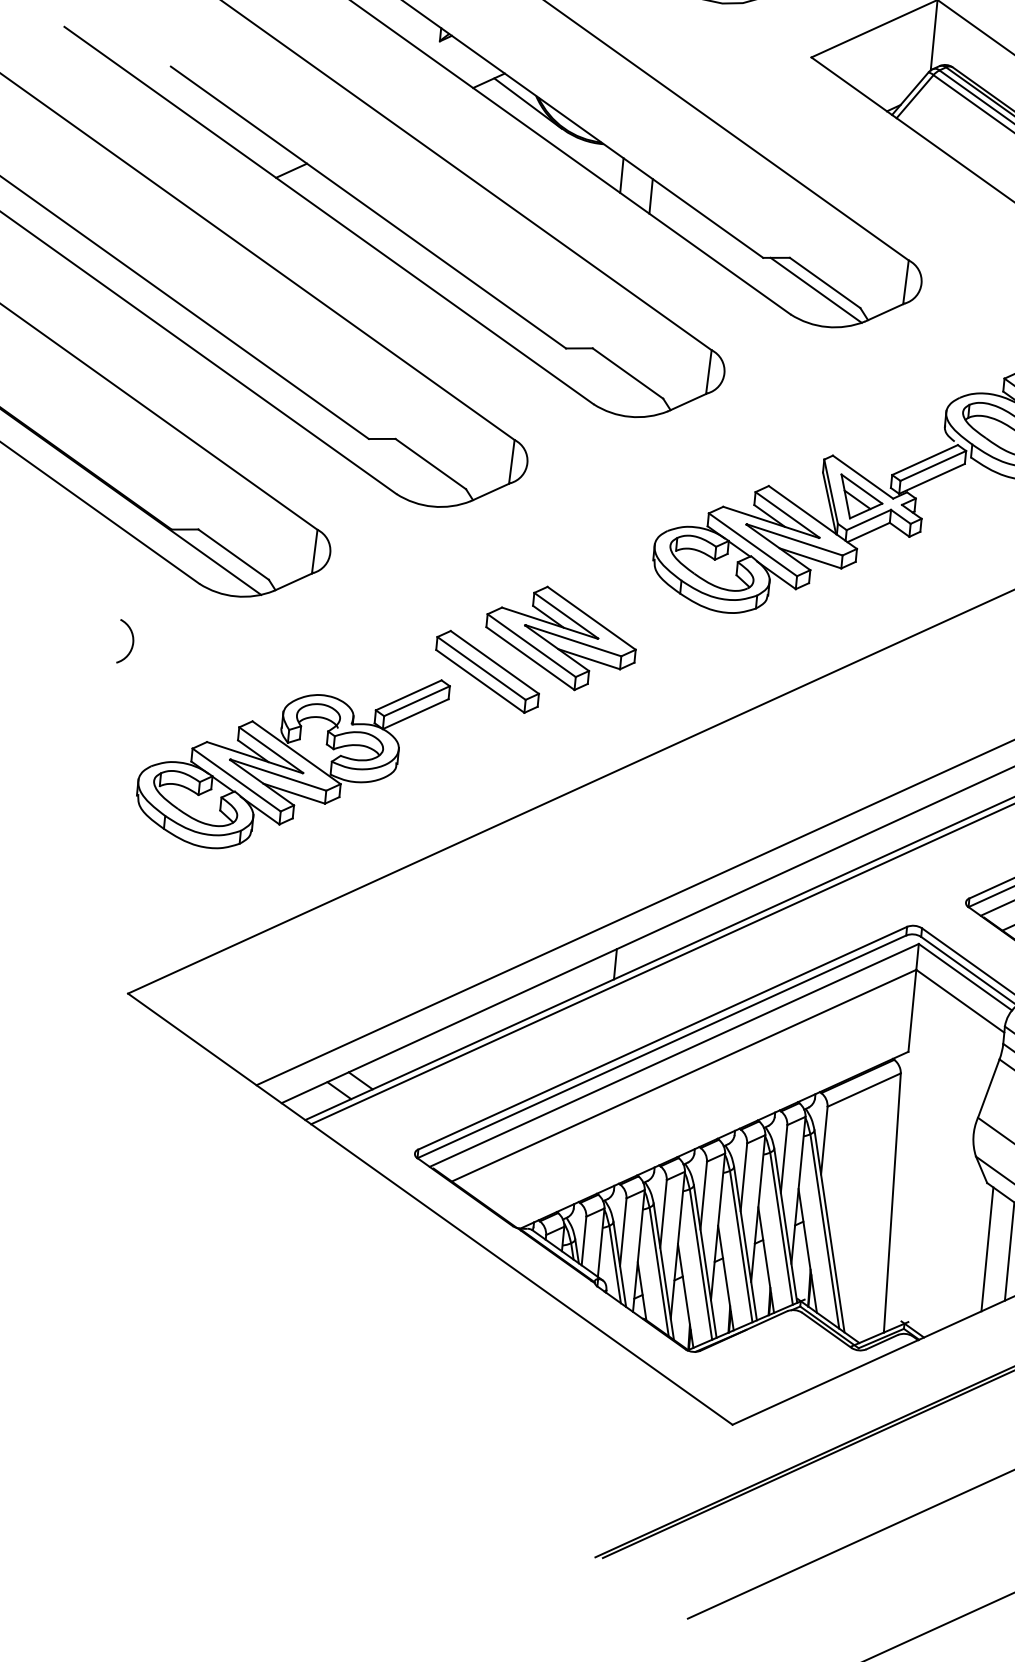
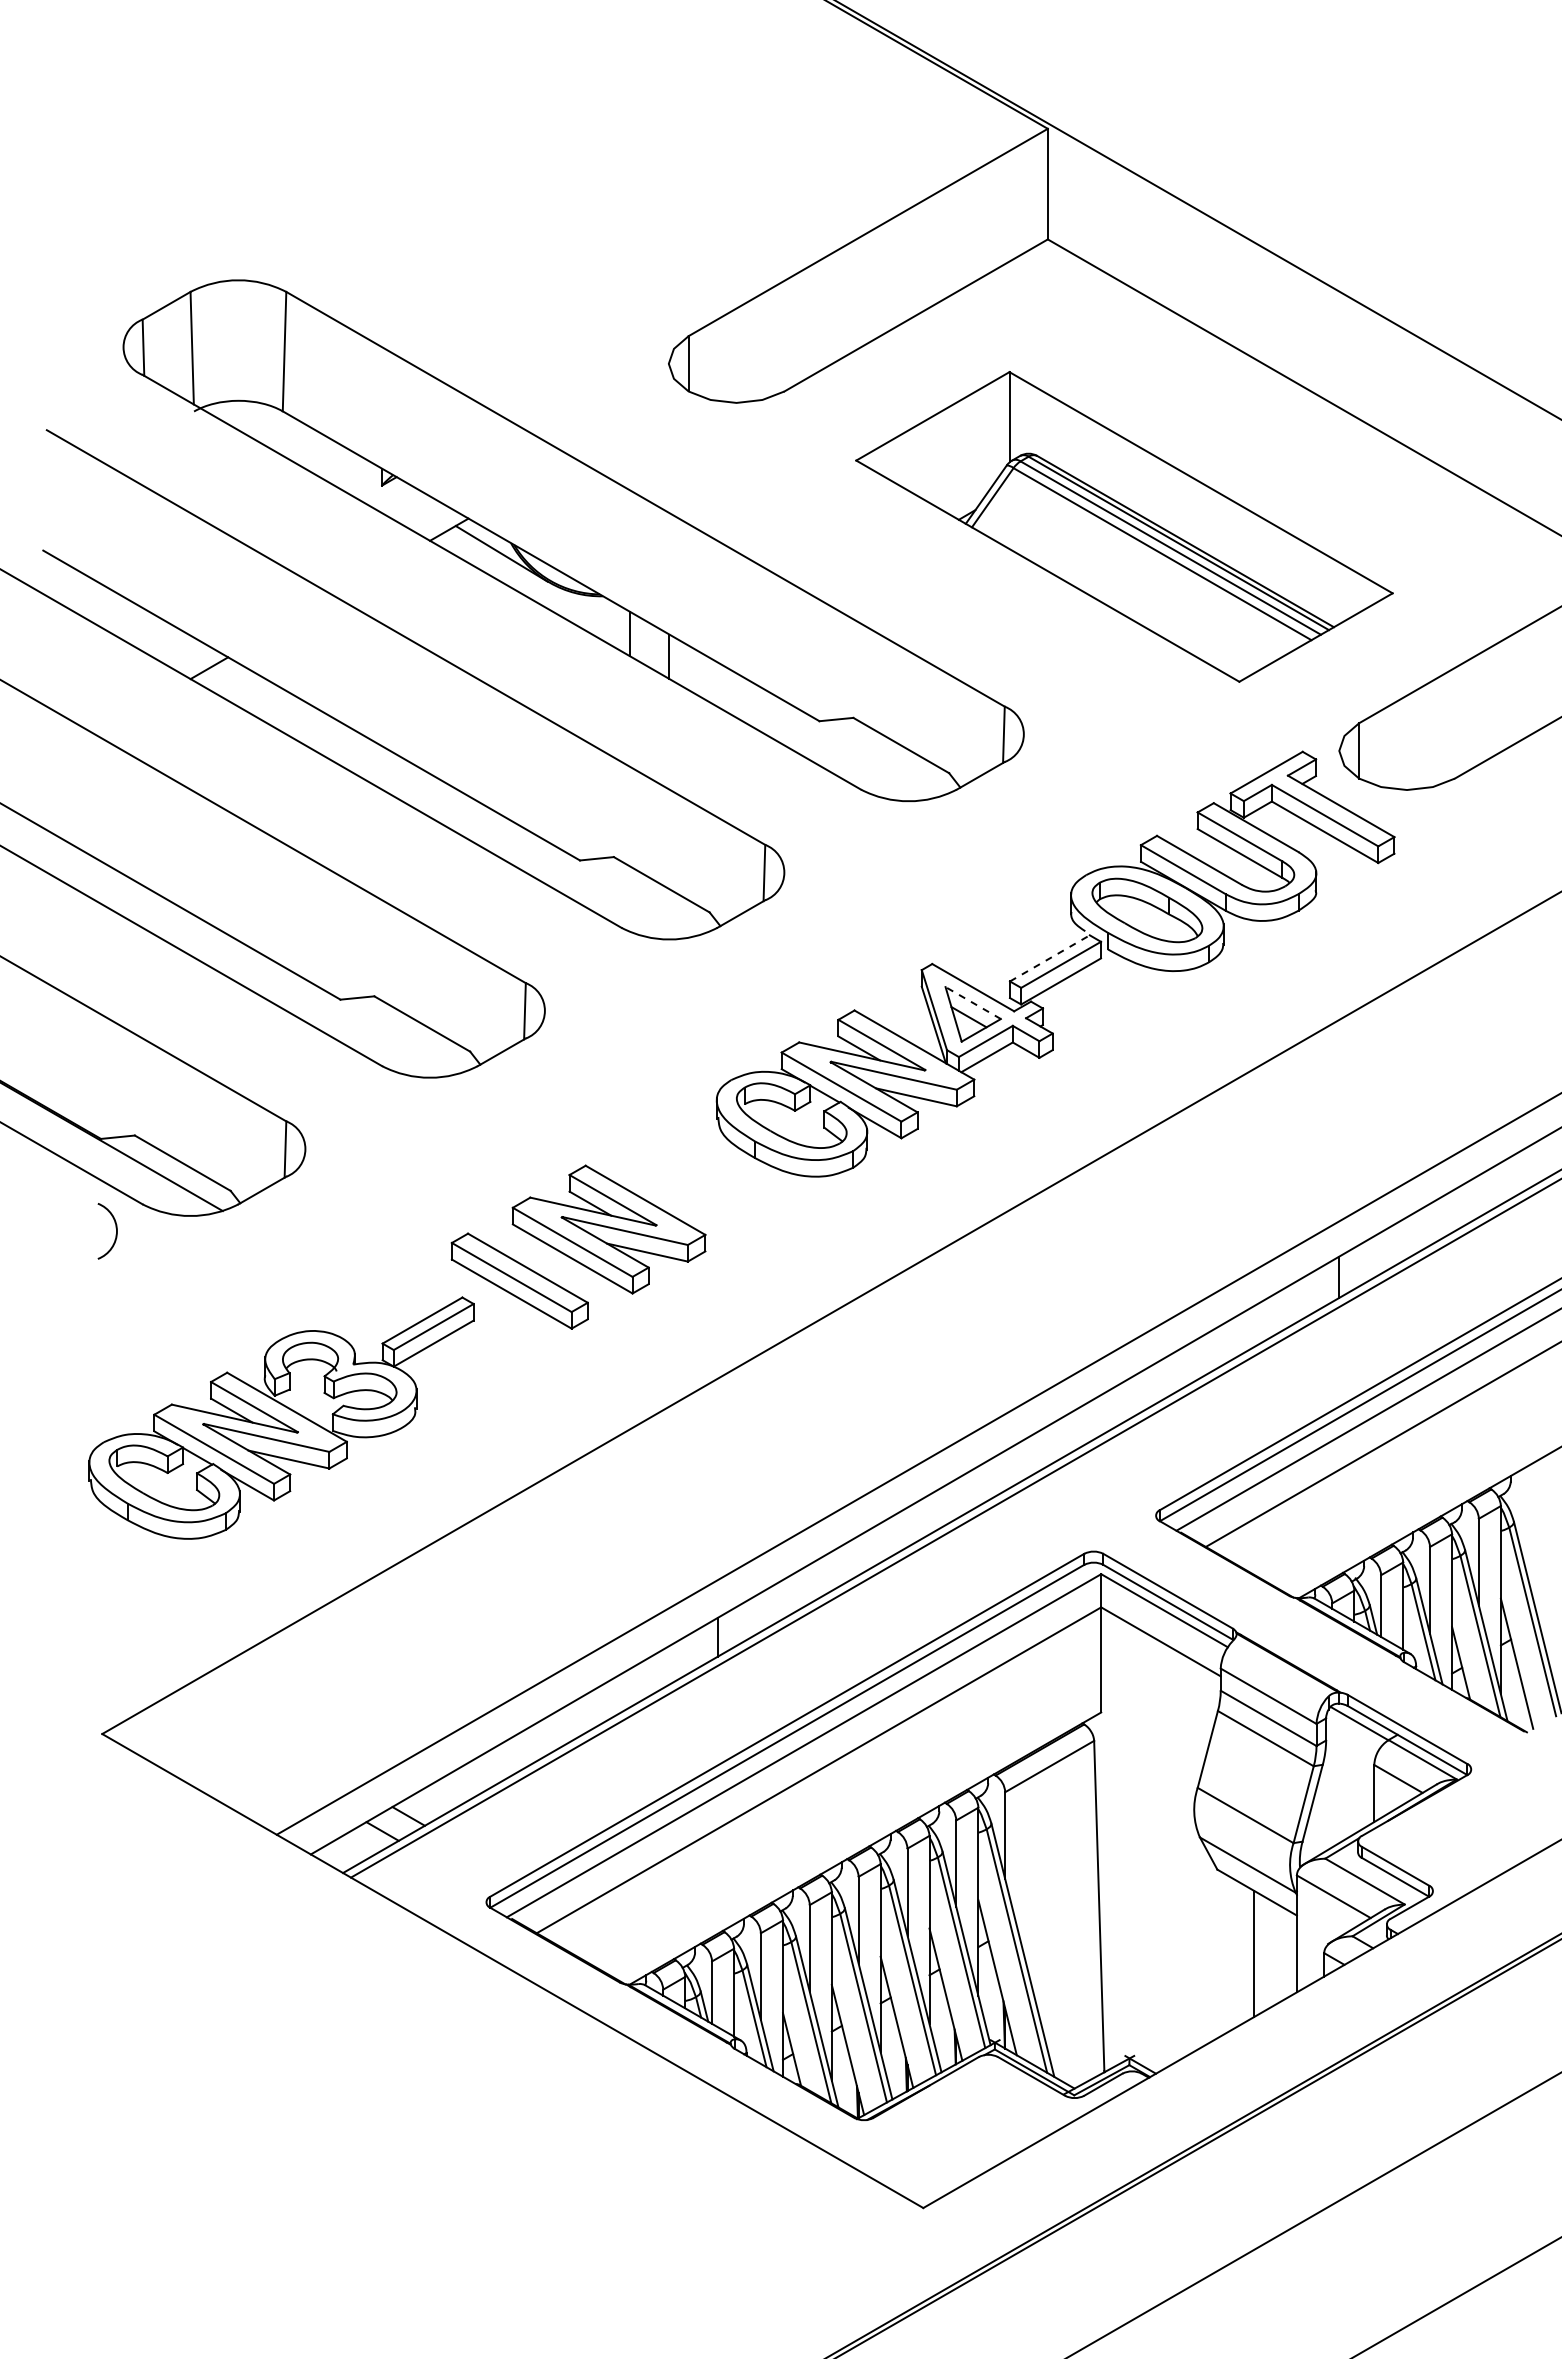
line: (816, 289) -> (890, 755), removed
line: (925, 460) -> (1050, 958), solid -> dashed
line: (862, 489) -> (973, 1003), solid -> dashed
arc: (132, 640) -> (115, 1228), moved
line: (987, 1249) -> (1225, 1953), removed

